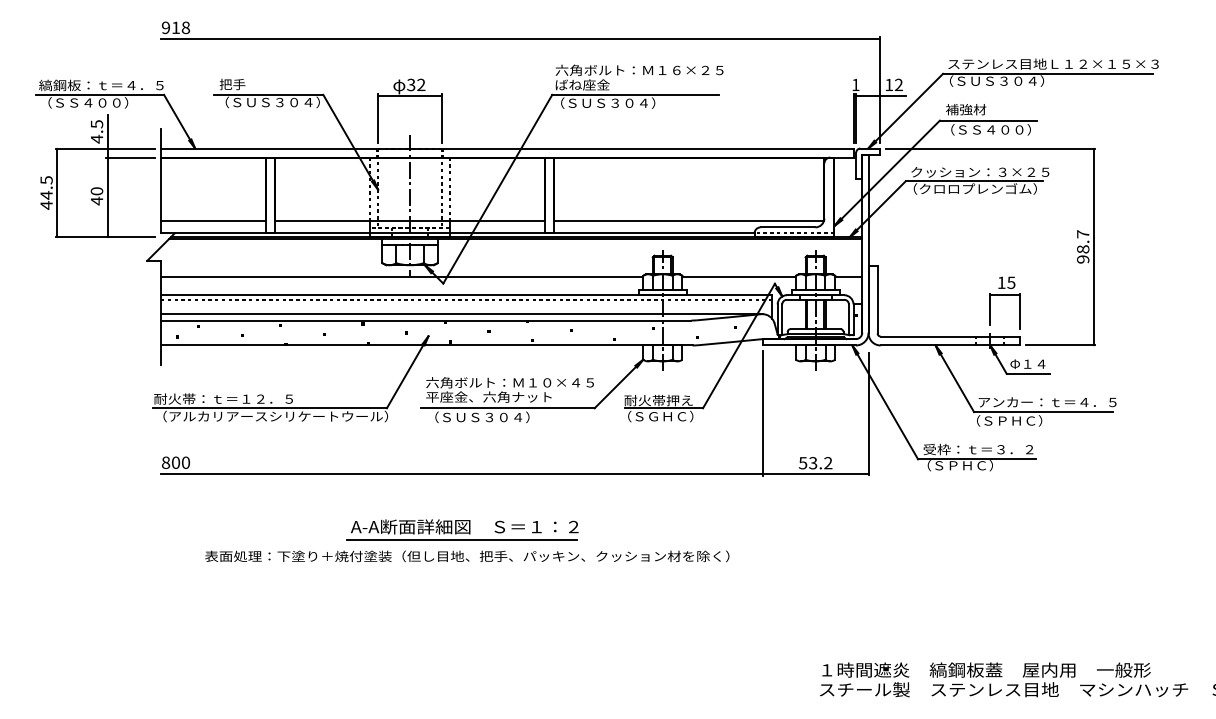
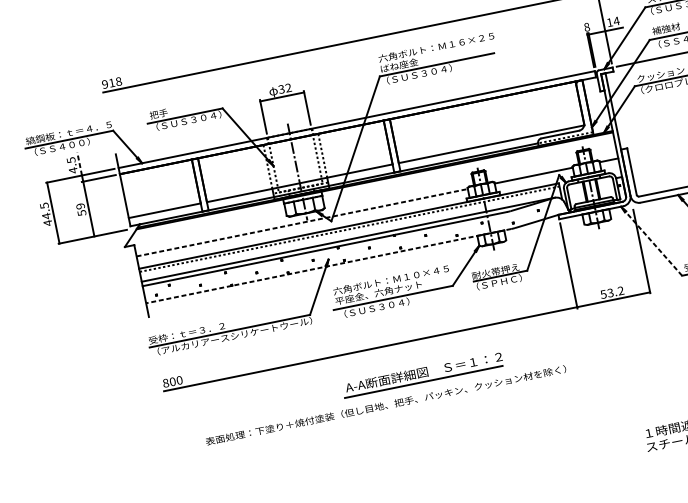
text: (855, 84) -> (586, 26), 1 -> 8
text: (898, 84) -> (616, 20), 12 -> 14
line: (107, 131) -> (79, 163), solid -> dashed
text: (97, 196) -> (81, 209), 40 -> 59
line: (402, 277) -> (302, 222), solid -> dashed
line: (426, 345) -> (328, 266), solid -> dashed
text: (223, 398) -> (196, 330), 耐火帯：ｔ＝１２．５ -> 受枠：ｔ＝３．２
line: (885, 402) -> (651, 241), solid -> dashed
text: (653, 416) -> (494, 283), （ＳＧＨＣ） -> （ＳＰＨＣ）
part: (462, 529) -> (422, 374), moved

